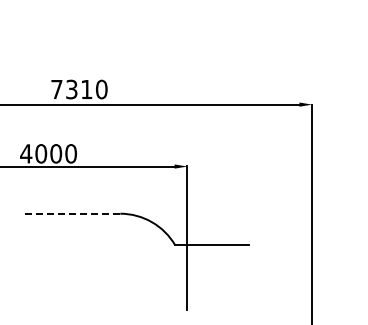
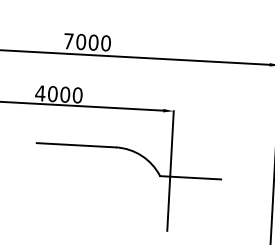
text: (79, 89) -> (87, 42), 7310 -> 7000
line: (72, 213) -> (76, 145), dashed -> solid

